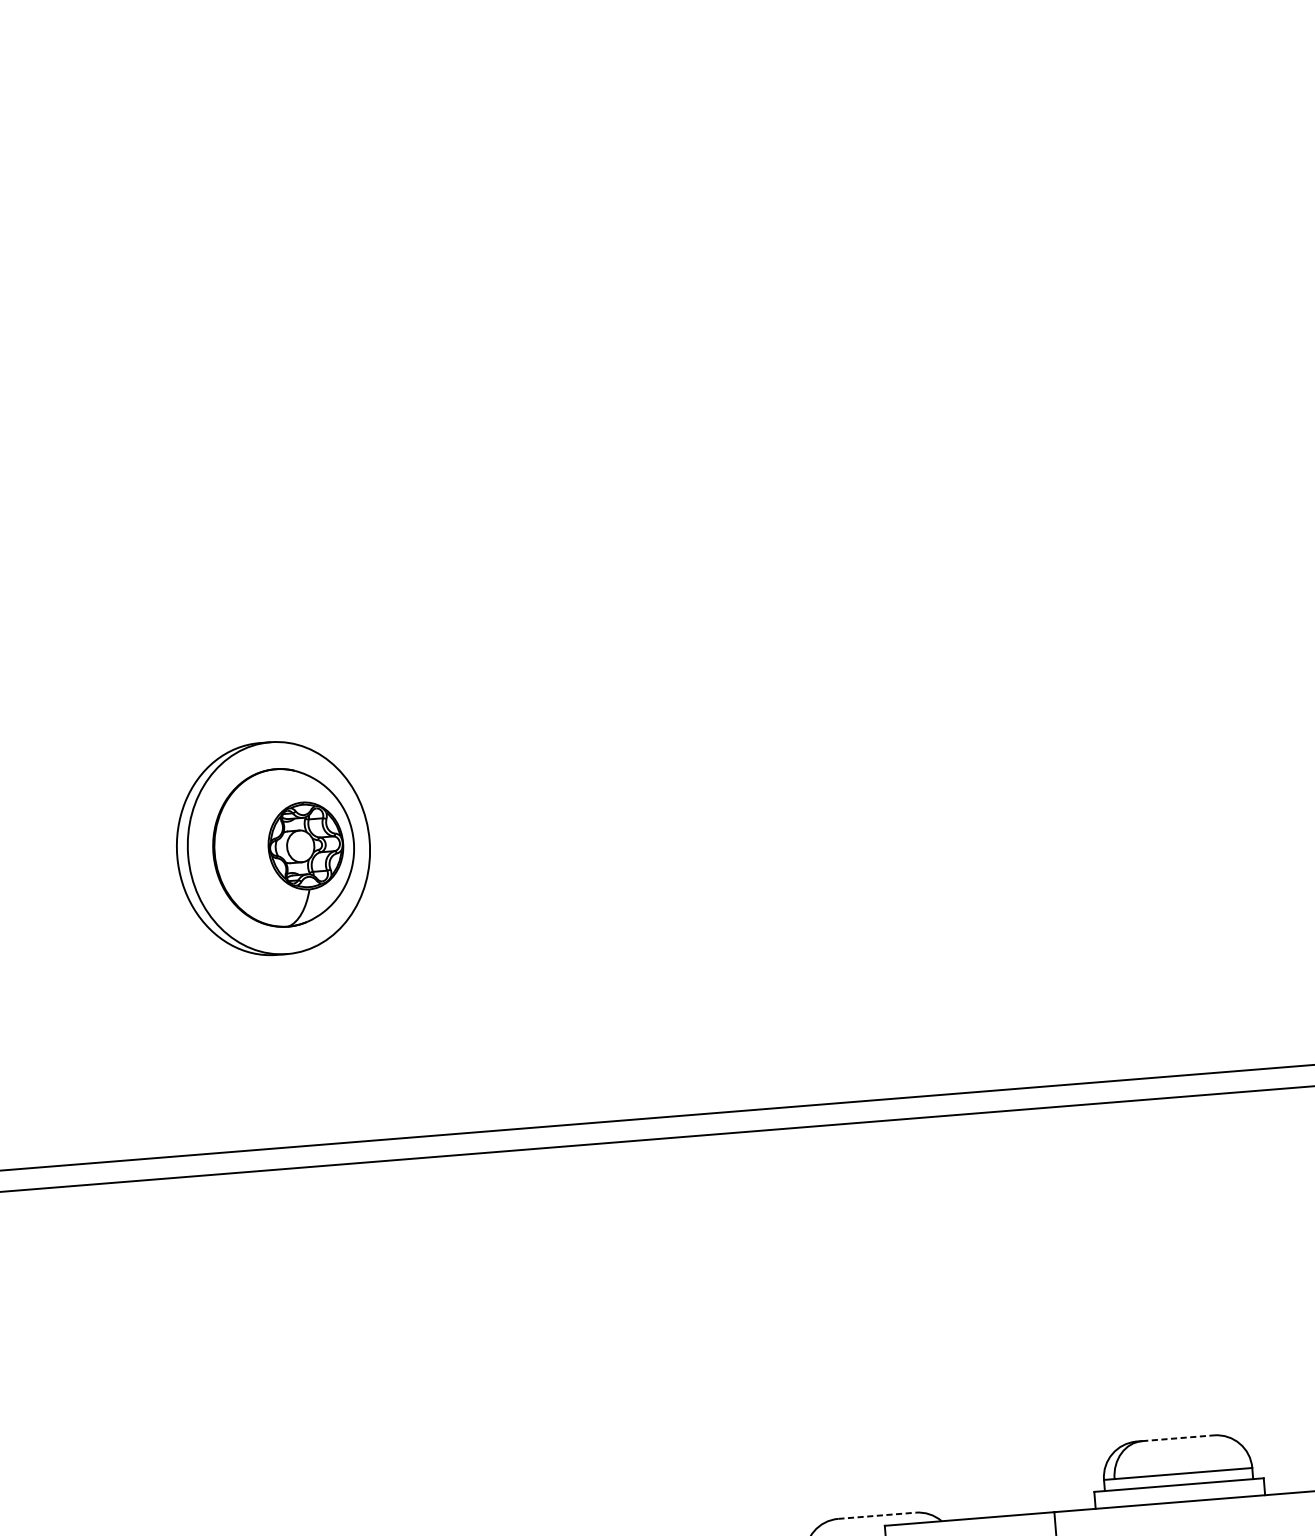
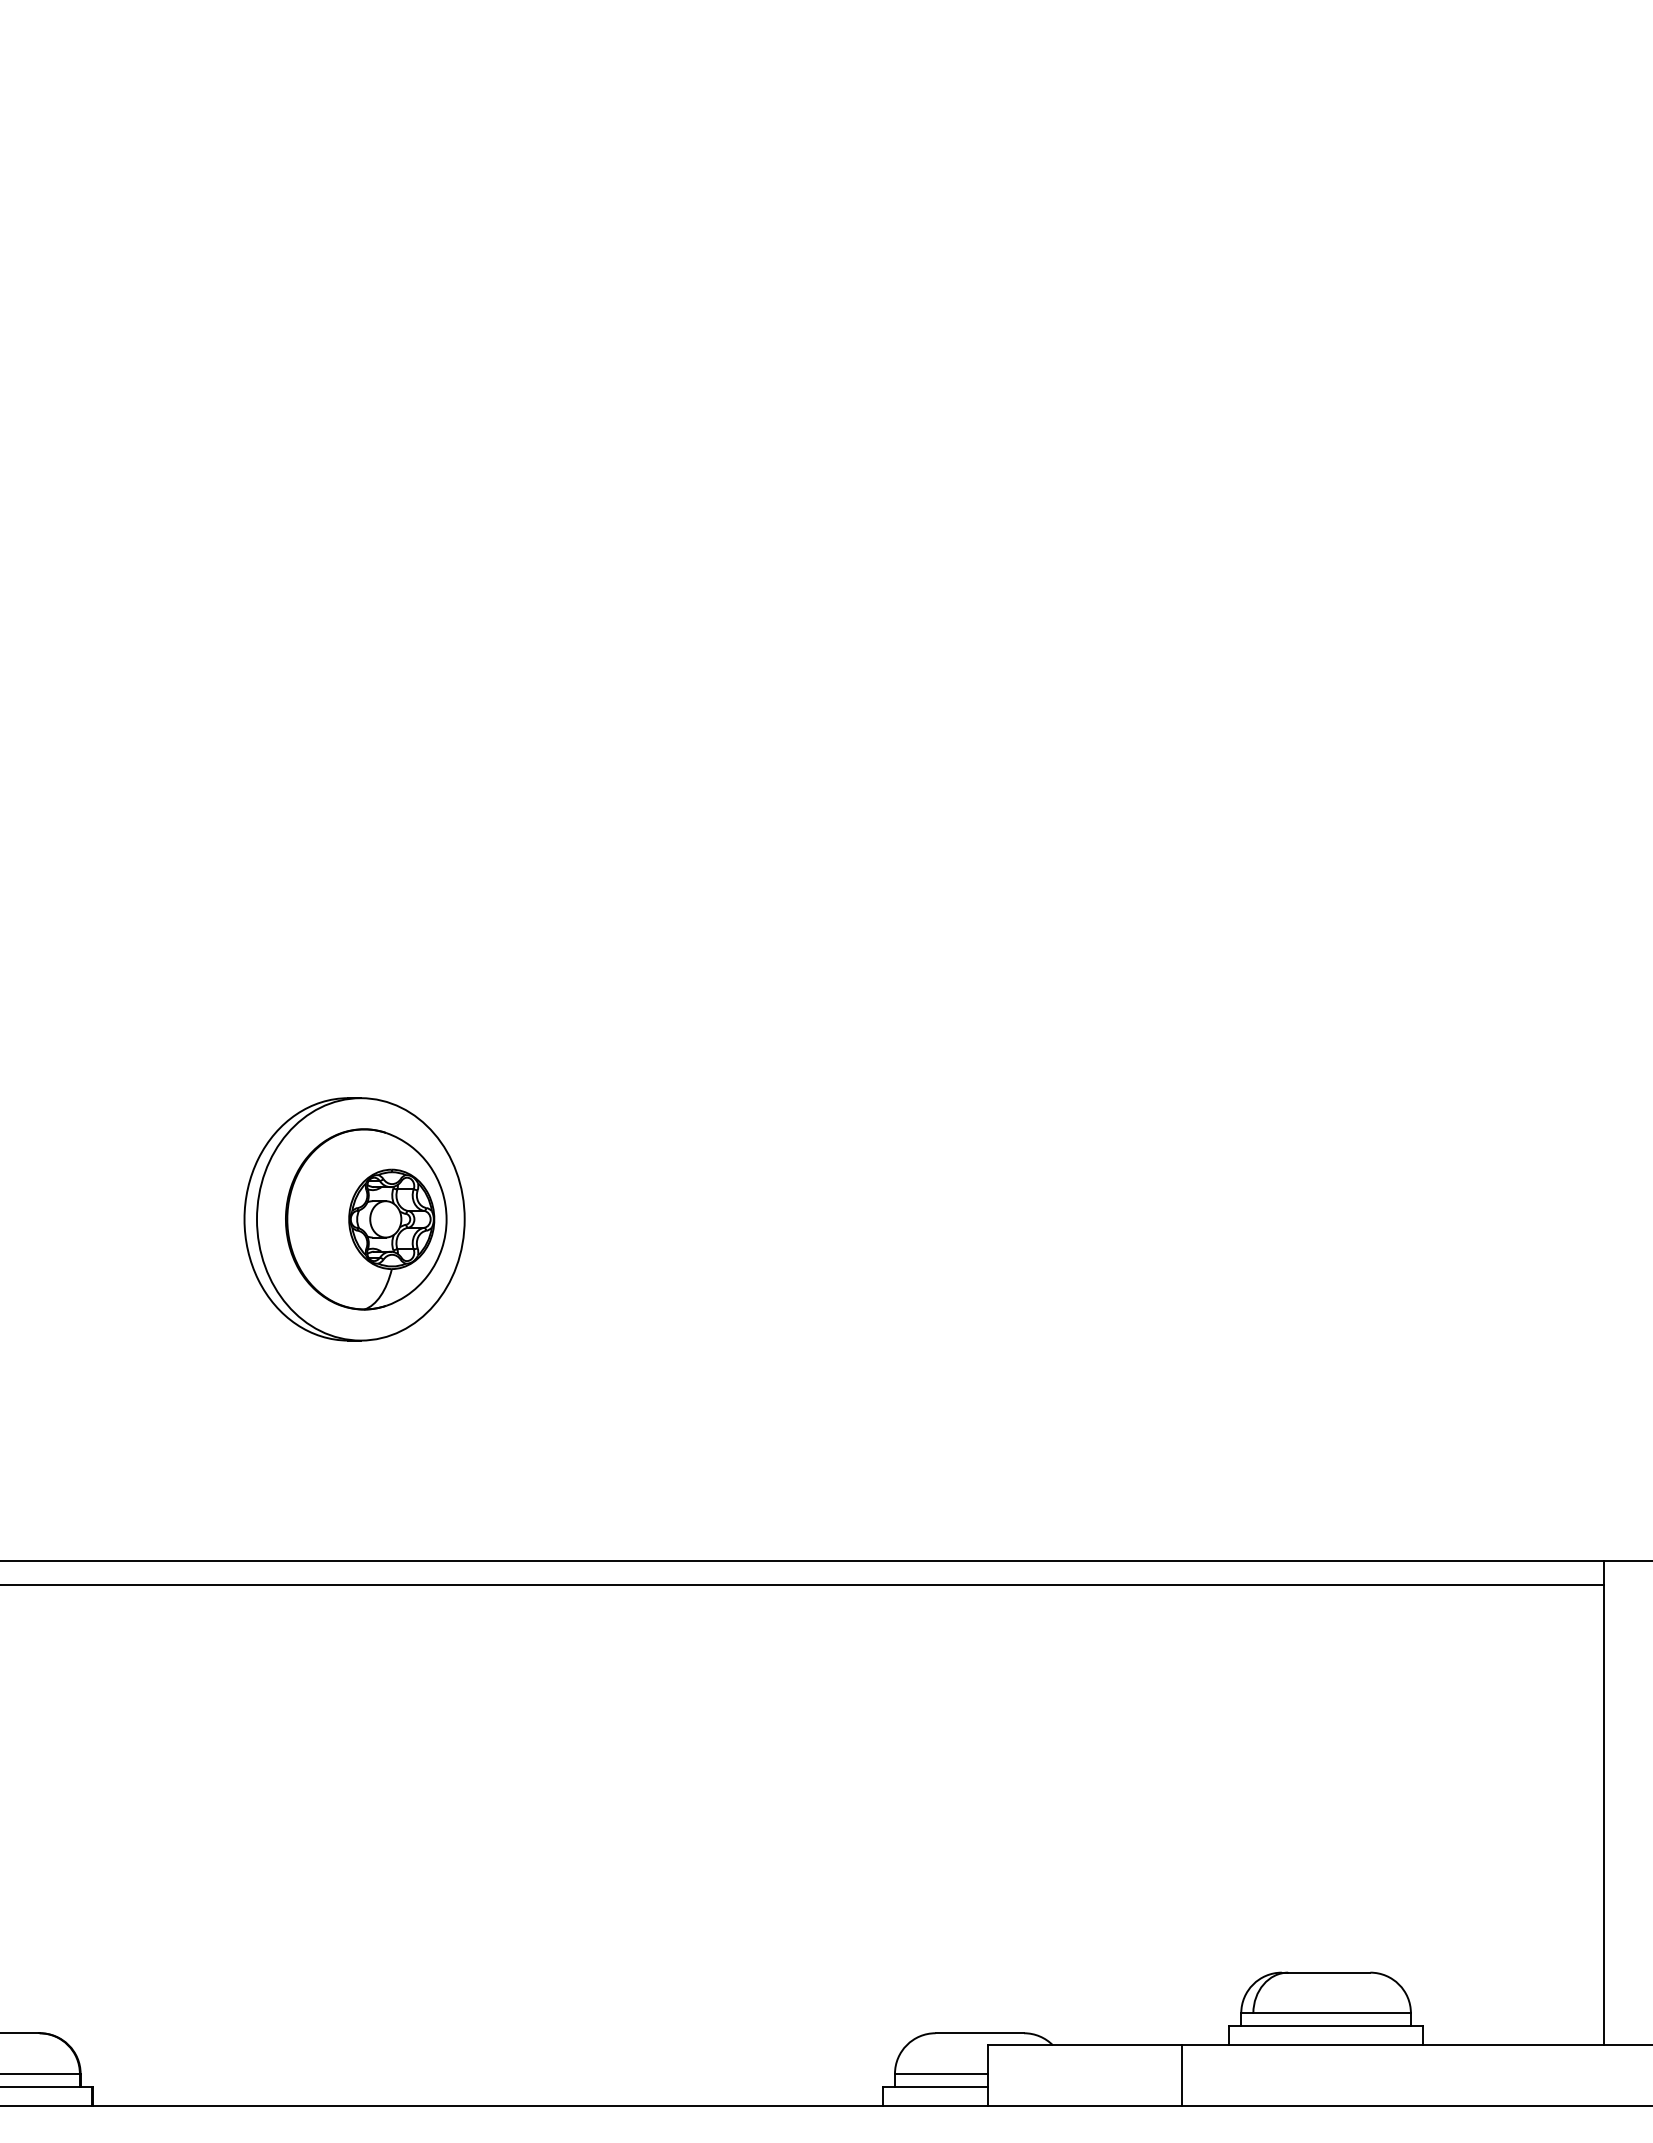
line: (1178, 1438) -> (1329, 1972), dashed -> solid
line: (877, 1515) -> (980, 2033), dashed -> solid

